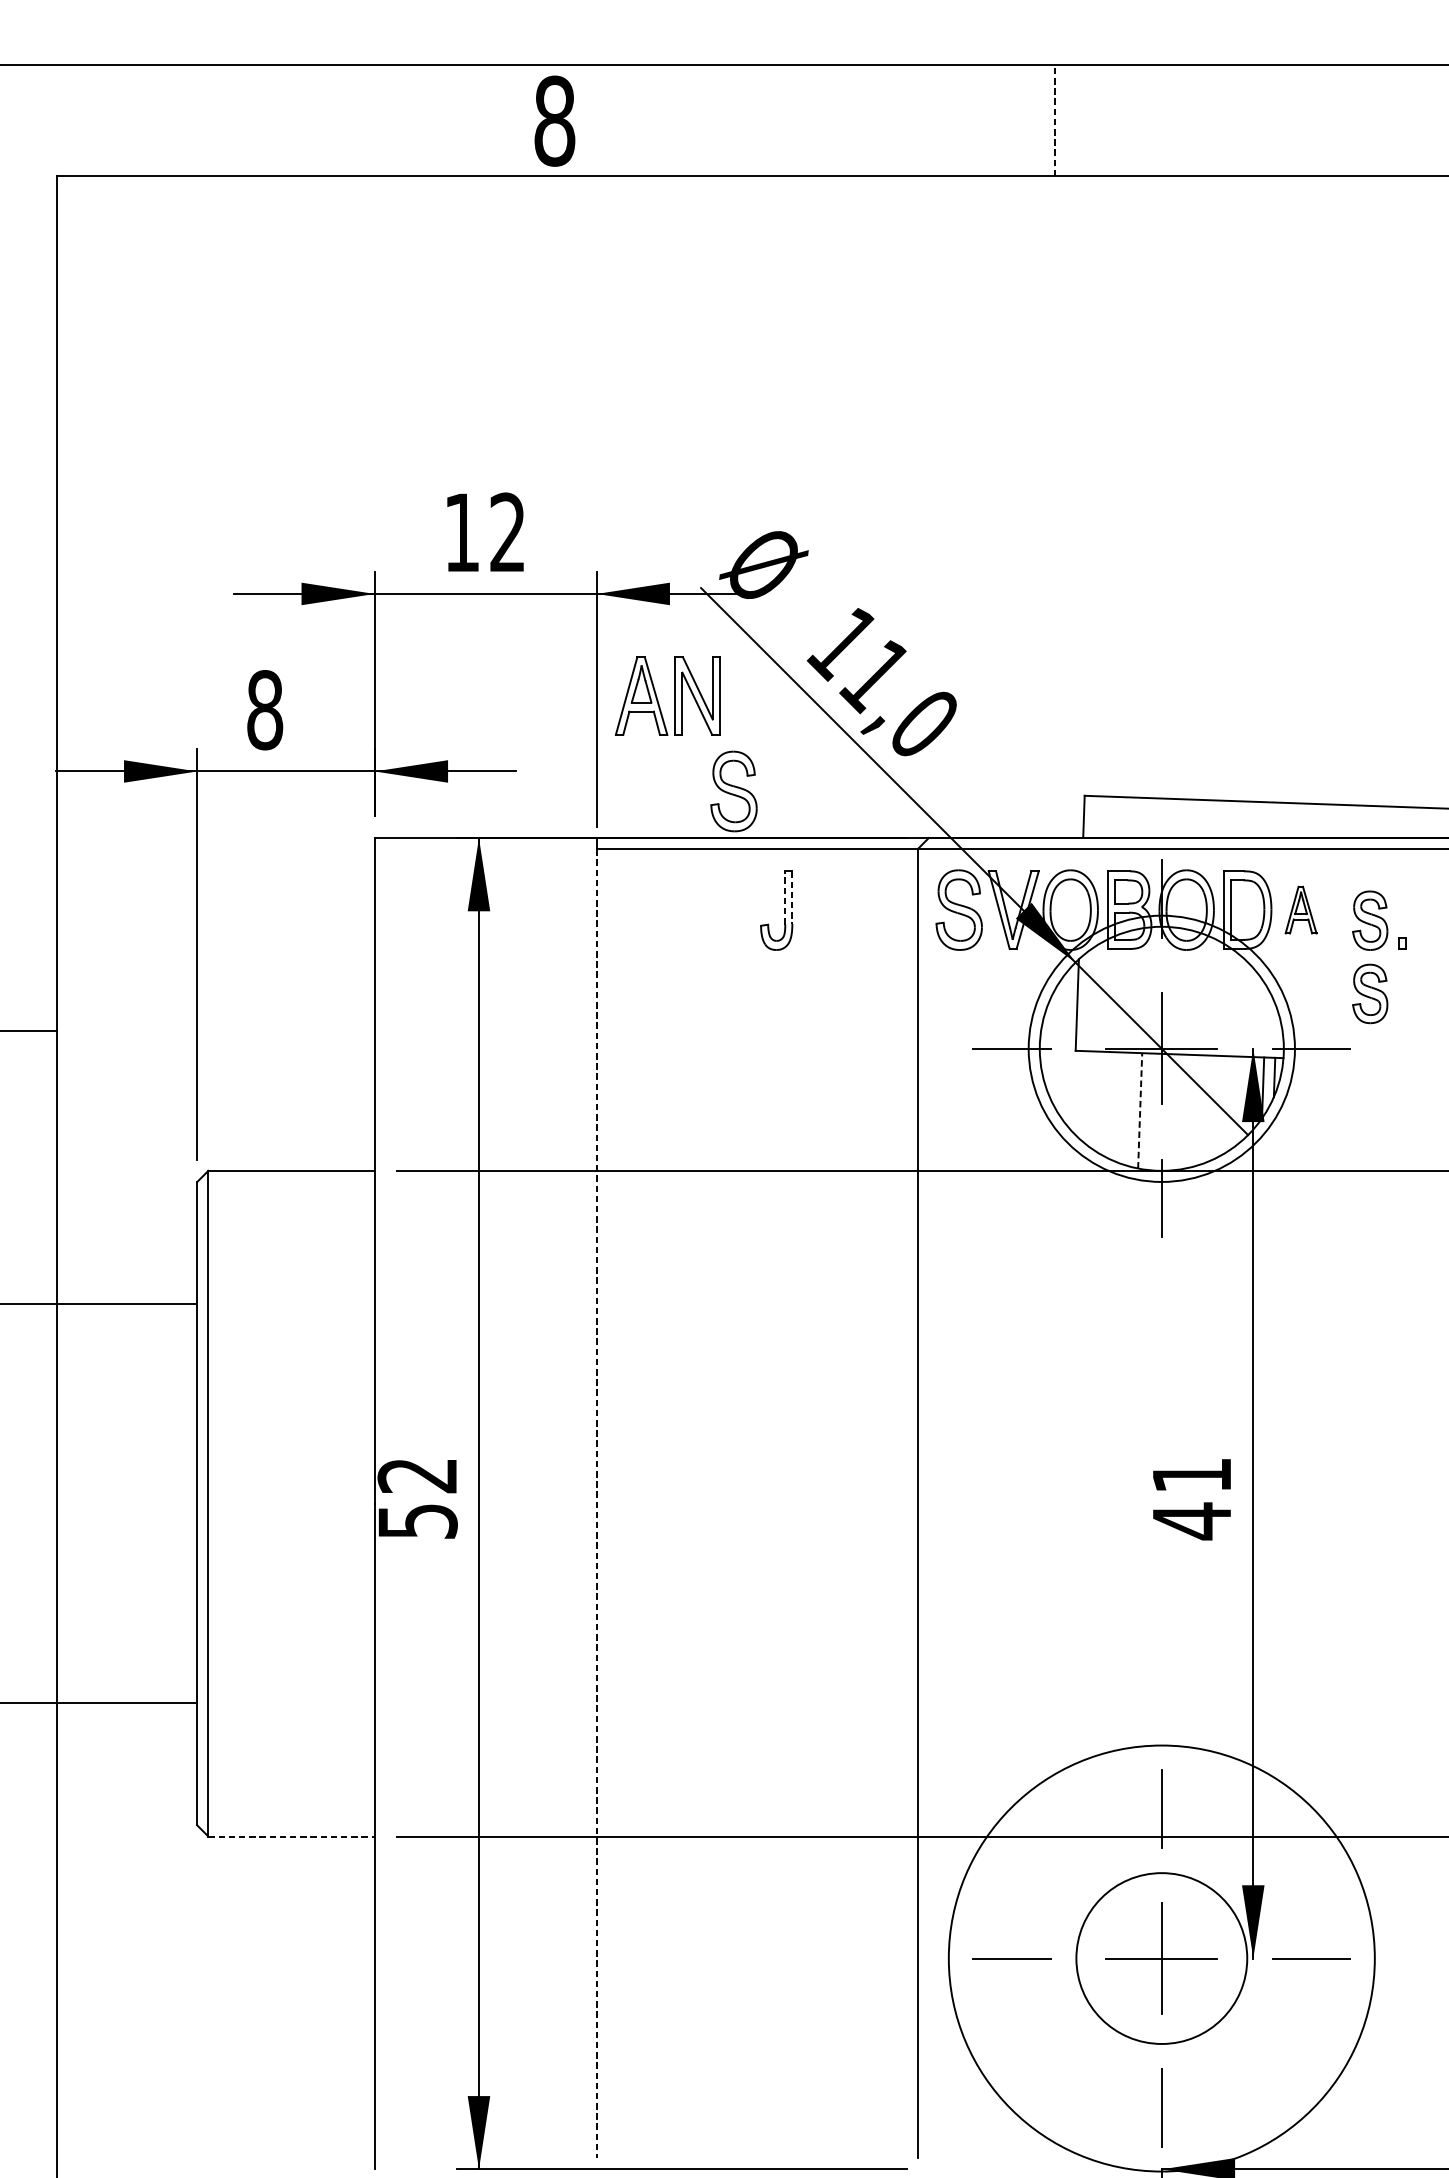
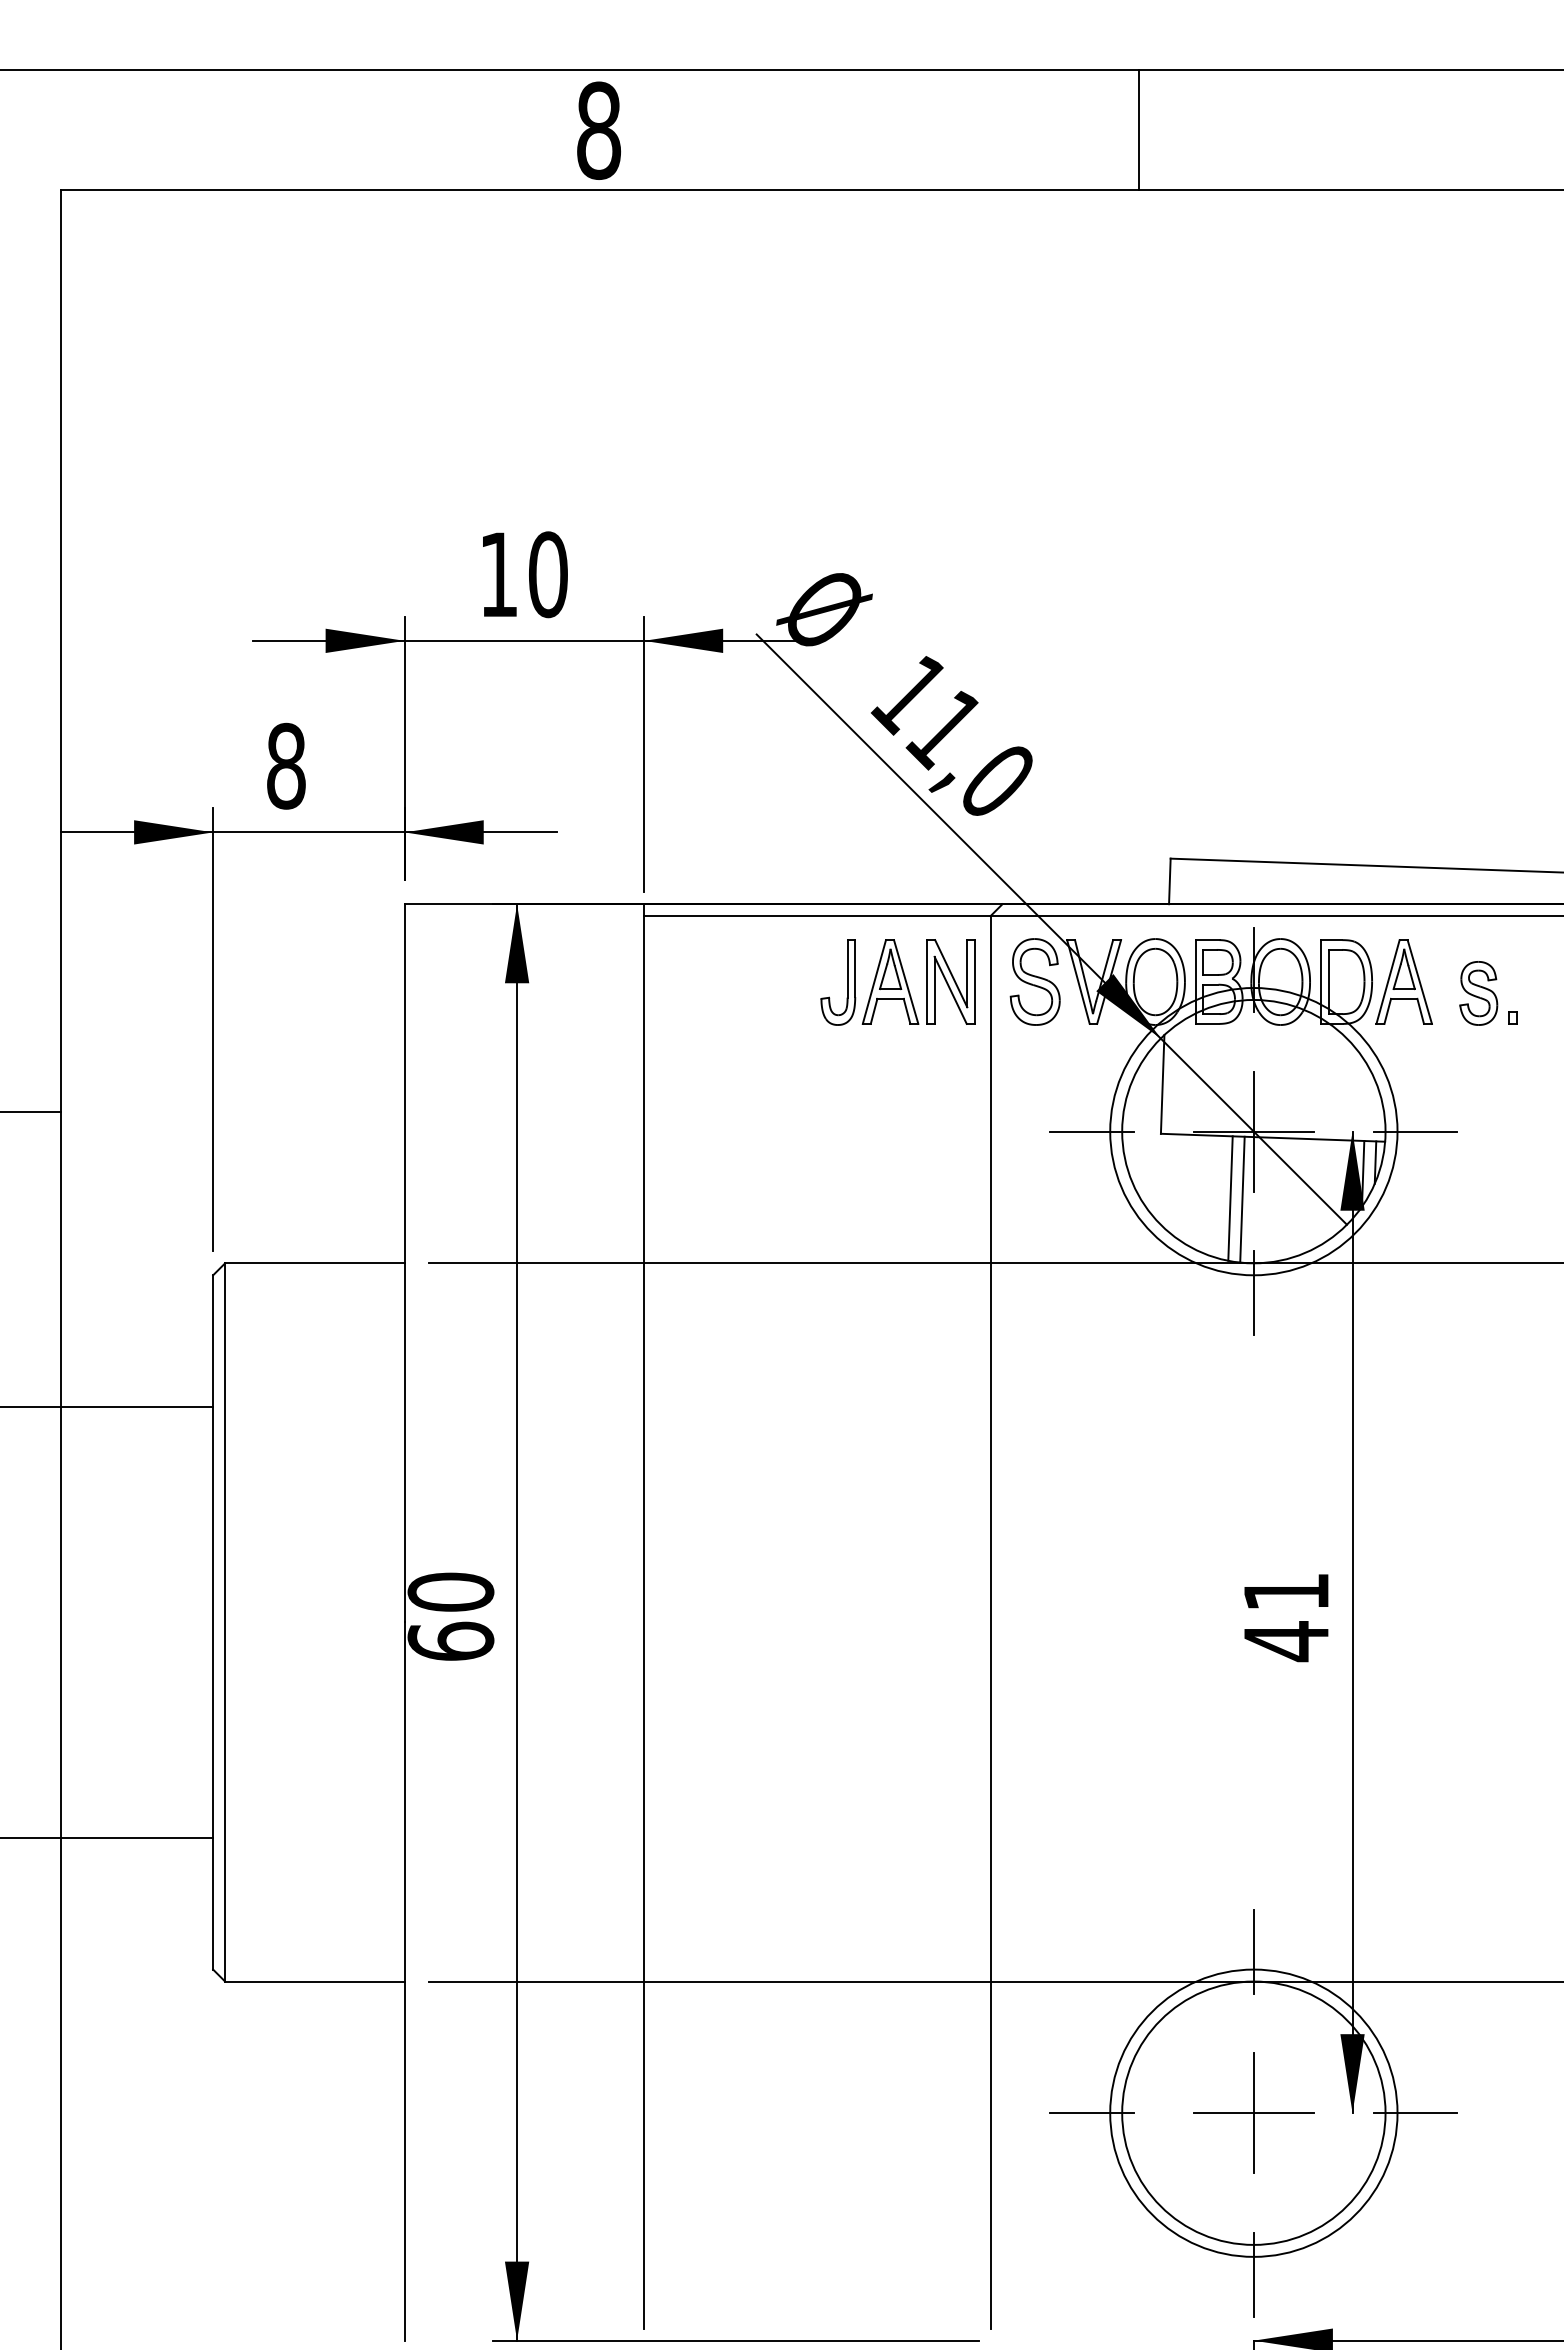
line: (1054, 120) -> (1138, 130), dashed -> solid
text: (508, 532) -> (548, 574), 12 -> 10
part: (674, 695) -> (926, 981), moved
part: (733, 791) -> (791, 853), removed
line: (785, 897) -> (847, 968), dashed -> solid
line: (792, 898) -> (855, 969), dashed -> solid
part: (1300, 909) -> (1403, 981), size x1.67
part: (1370, 994) -> (1478, 1072), removed
line: (1140, 1110) -> (1230, 1198), dashed -> solid
line: (1151, 1111) -> (1242, 1199), added
text: (417, 1498) -> (450, 1616), 52 -> 60
line: (597, 1503) -> (644, 1622), dashed -> solid
line: (291, 1836) -> (314, 1981), dashed -> solid
circle: (1161, 1957) -> (1253, 2112), size x0.62
circle: (1161, 1957) -> (1253, 2112), size x1.43

